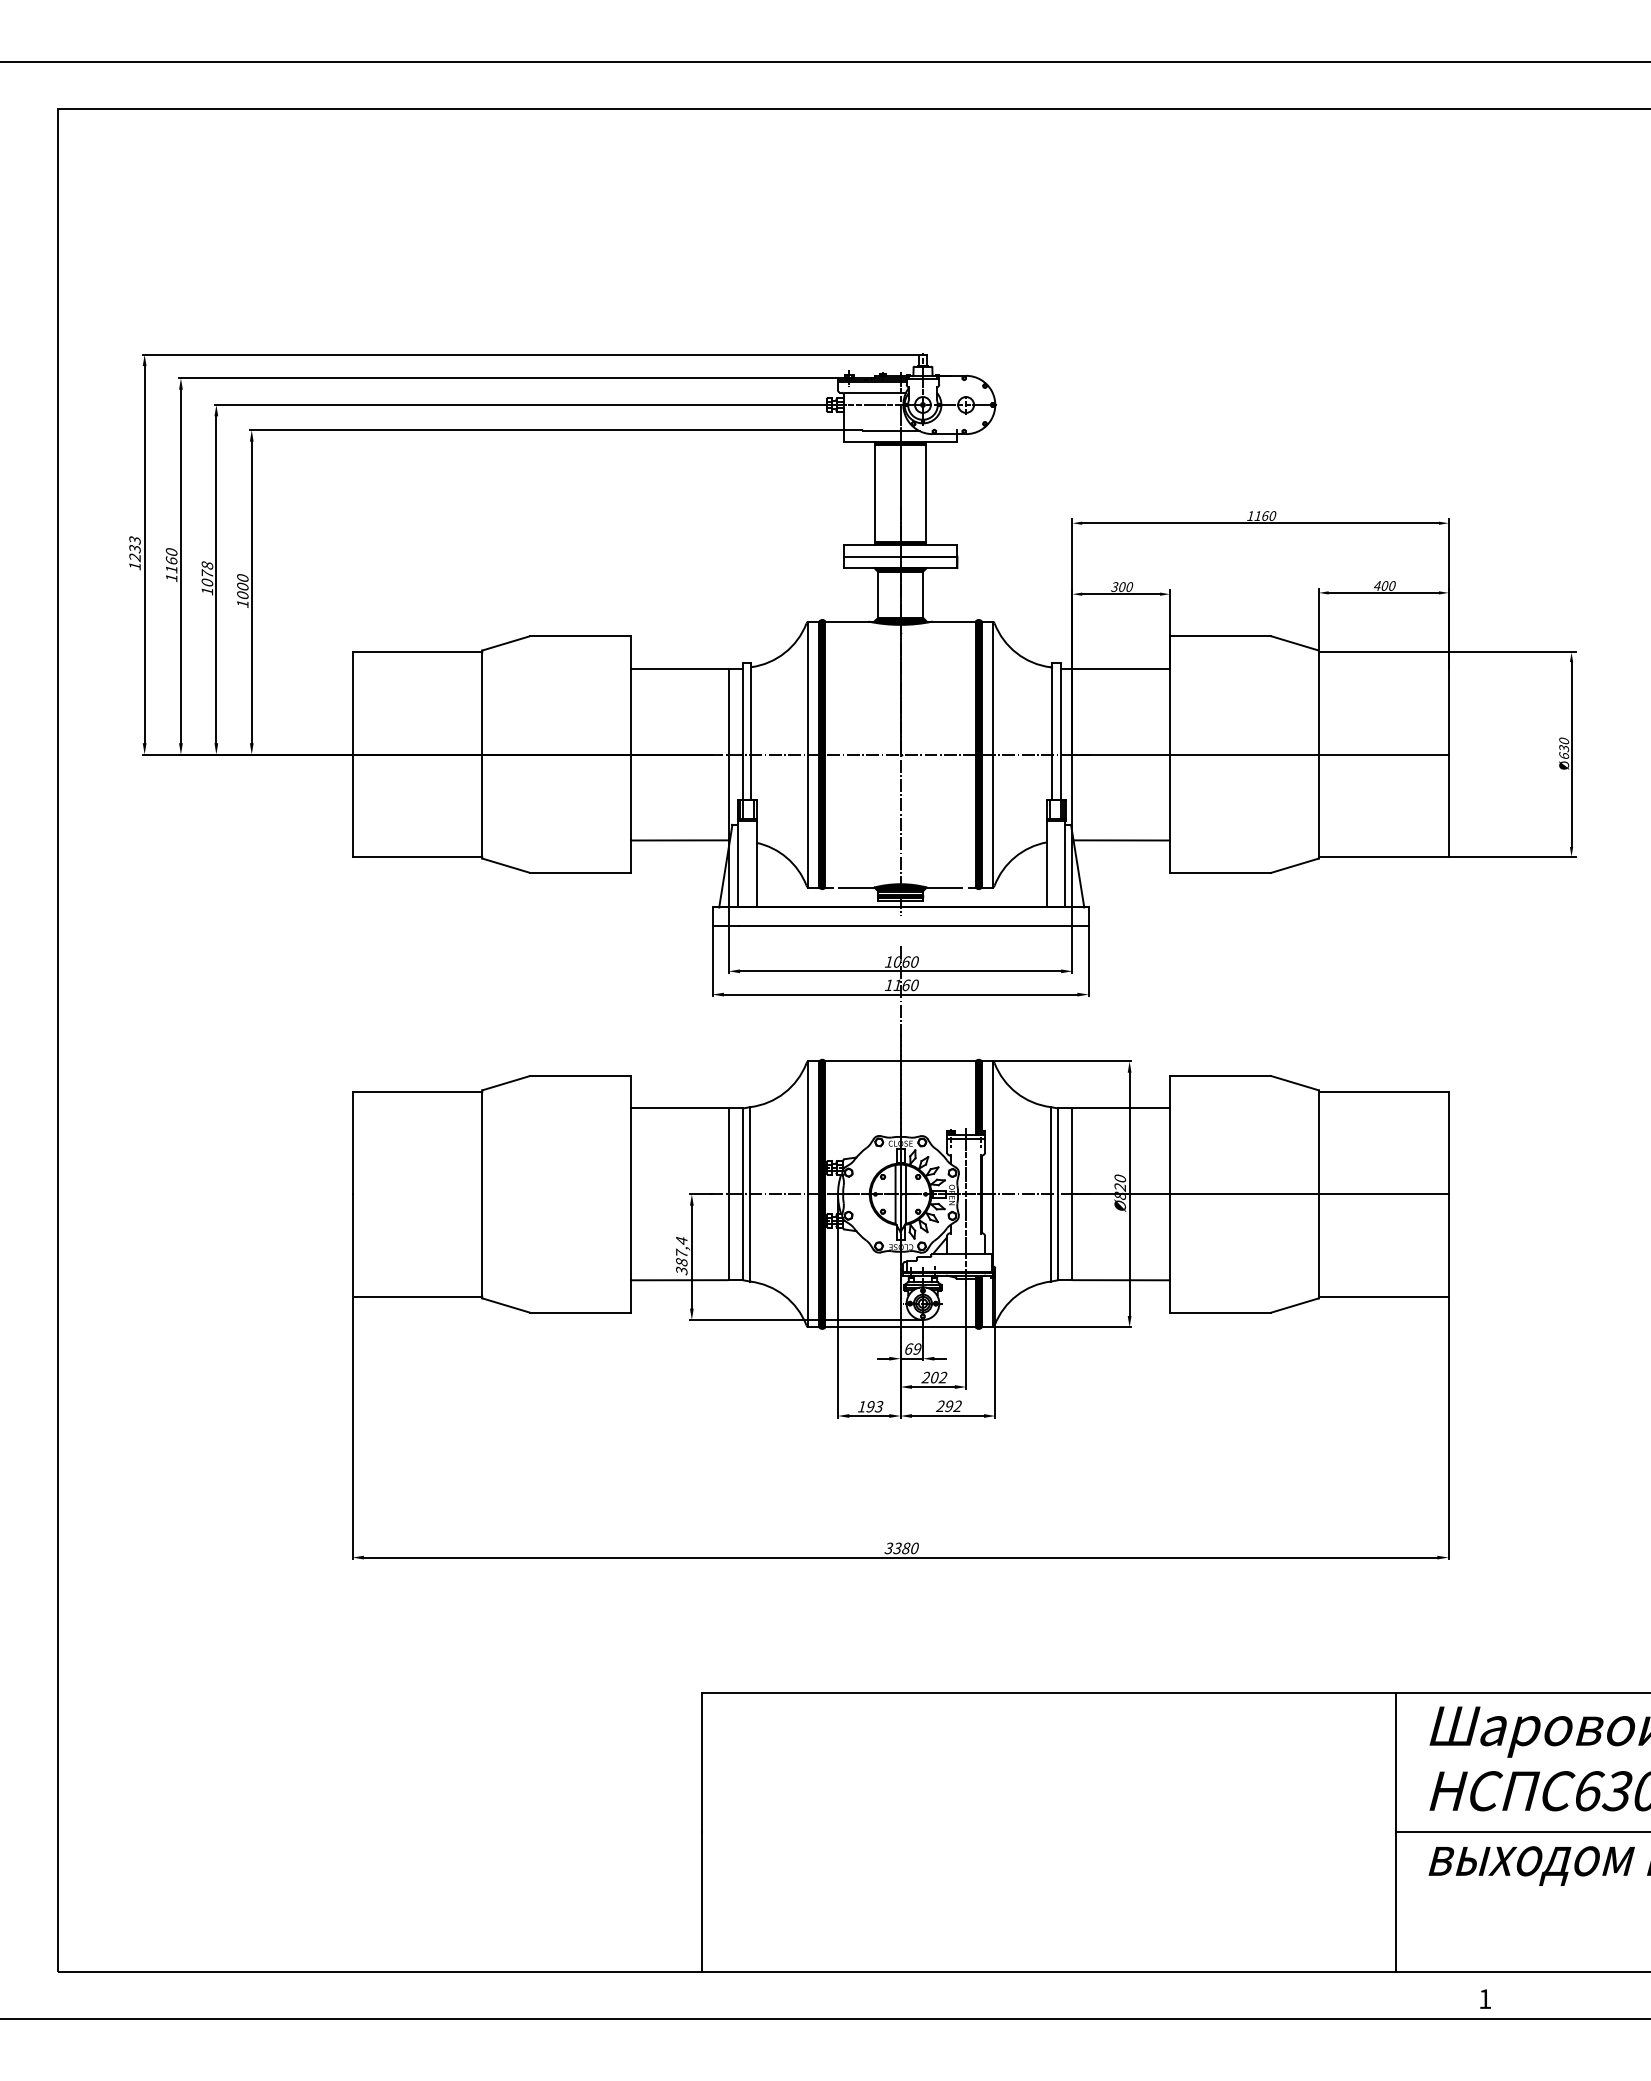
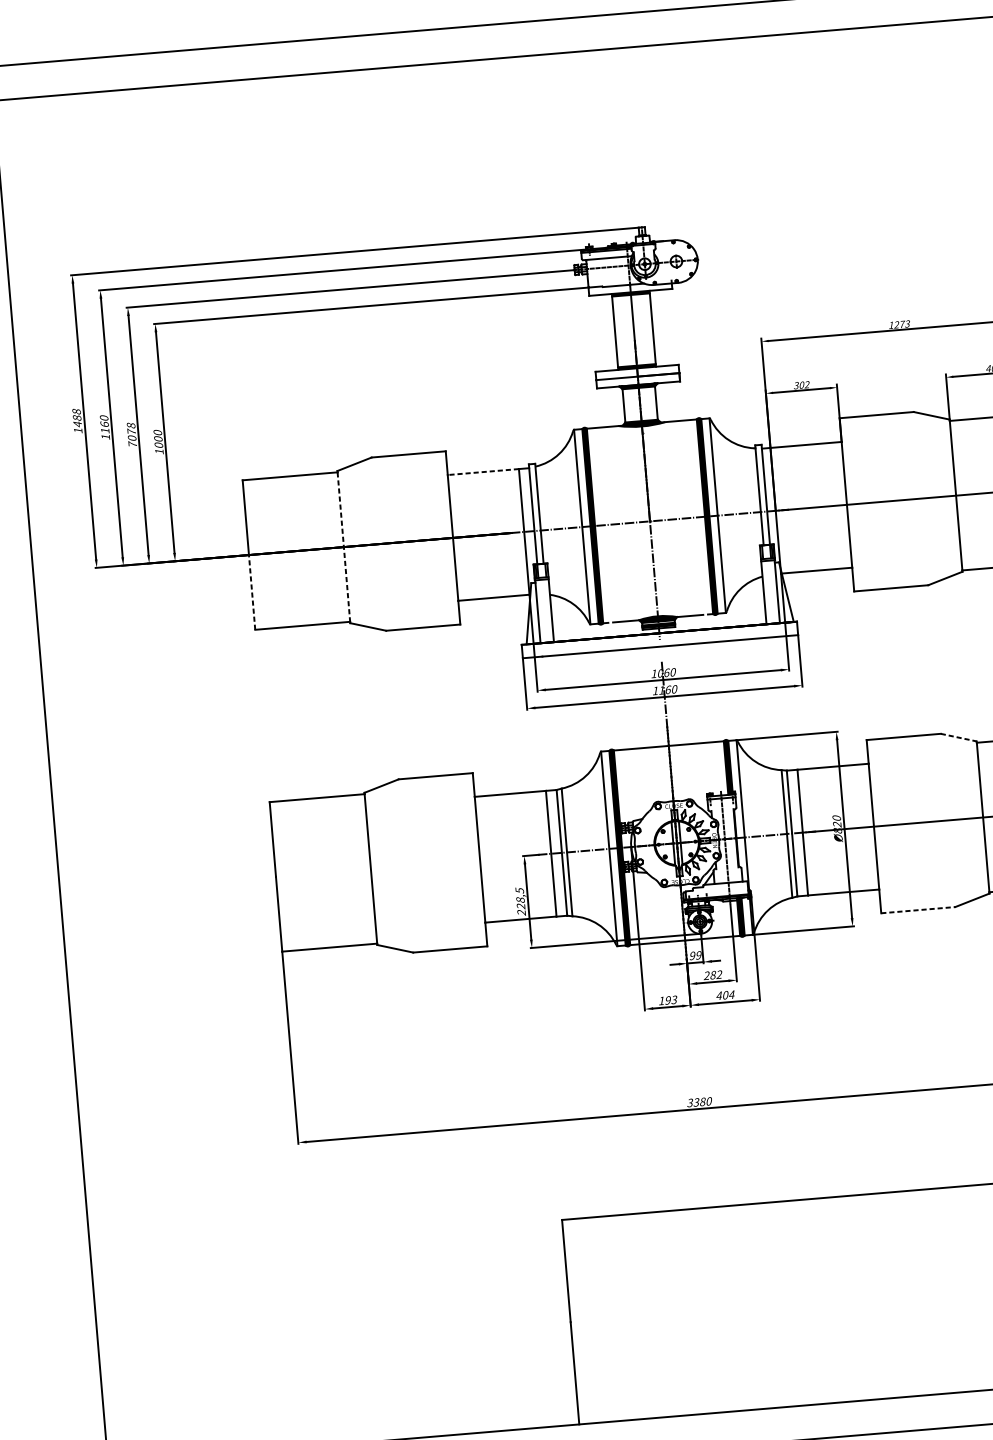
text: (1265, 515) -> (902, 324), 1160 -> 1273
text: (134, 549) -> (76, 418), 1233 -> 1488
text: (1129, 587) -> (807, 385), 300 -> 302
text: (207, 590) -> (132, 443), 1078 -> 7078
line: (680, 668) -> (483, 471), solid -> dashed
line: (482, 755) -> (344, 547), solid -> dashed
line: (352, 805) -> (252, 592), solid -> dashed
line: (1295, 1083) -> (959, 737), solid -> dashed
text: (681, 1255) -> (520, 901), 387,4 -> 228,5
line: (1220, 1312) -> (918, 909), solid -> dashed
text: (908, 1348) -> (692, 955), 69 -> 99
text: (934, 1377) -> (713, 975), 202 -> 282
text: (948, 1406) -> (725, 995), 292 -> 404

